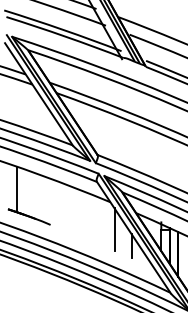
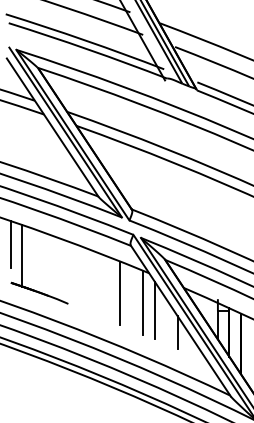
line: (7, 180) -> (10, 243), added
line: (88, 216) -> (119, 292), added
line: (106, 223) -> (143, 301), added

